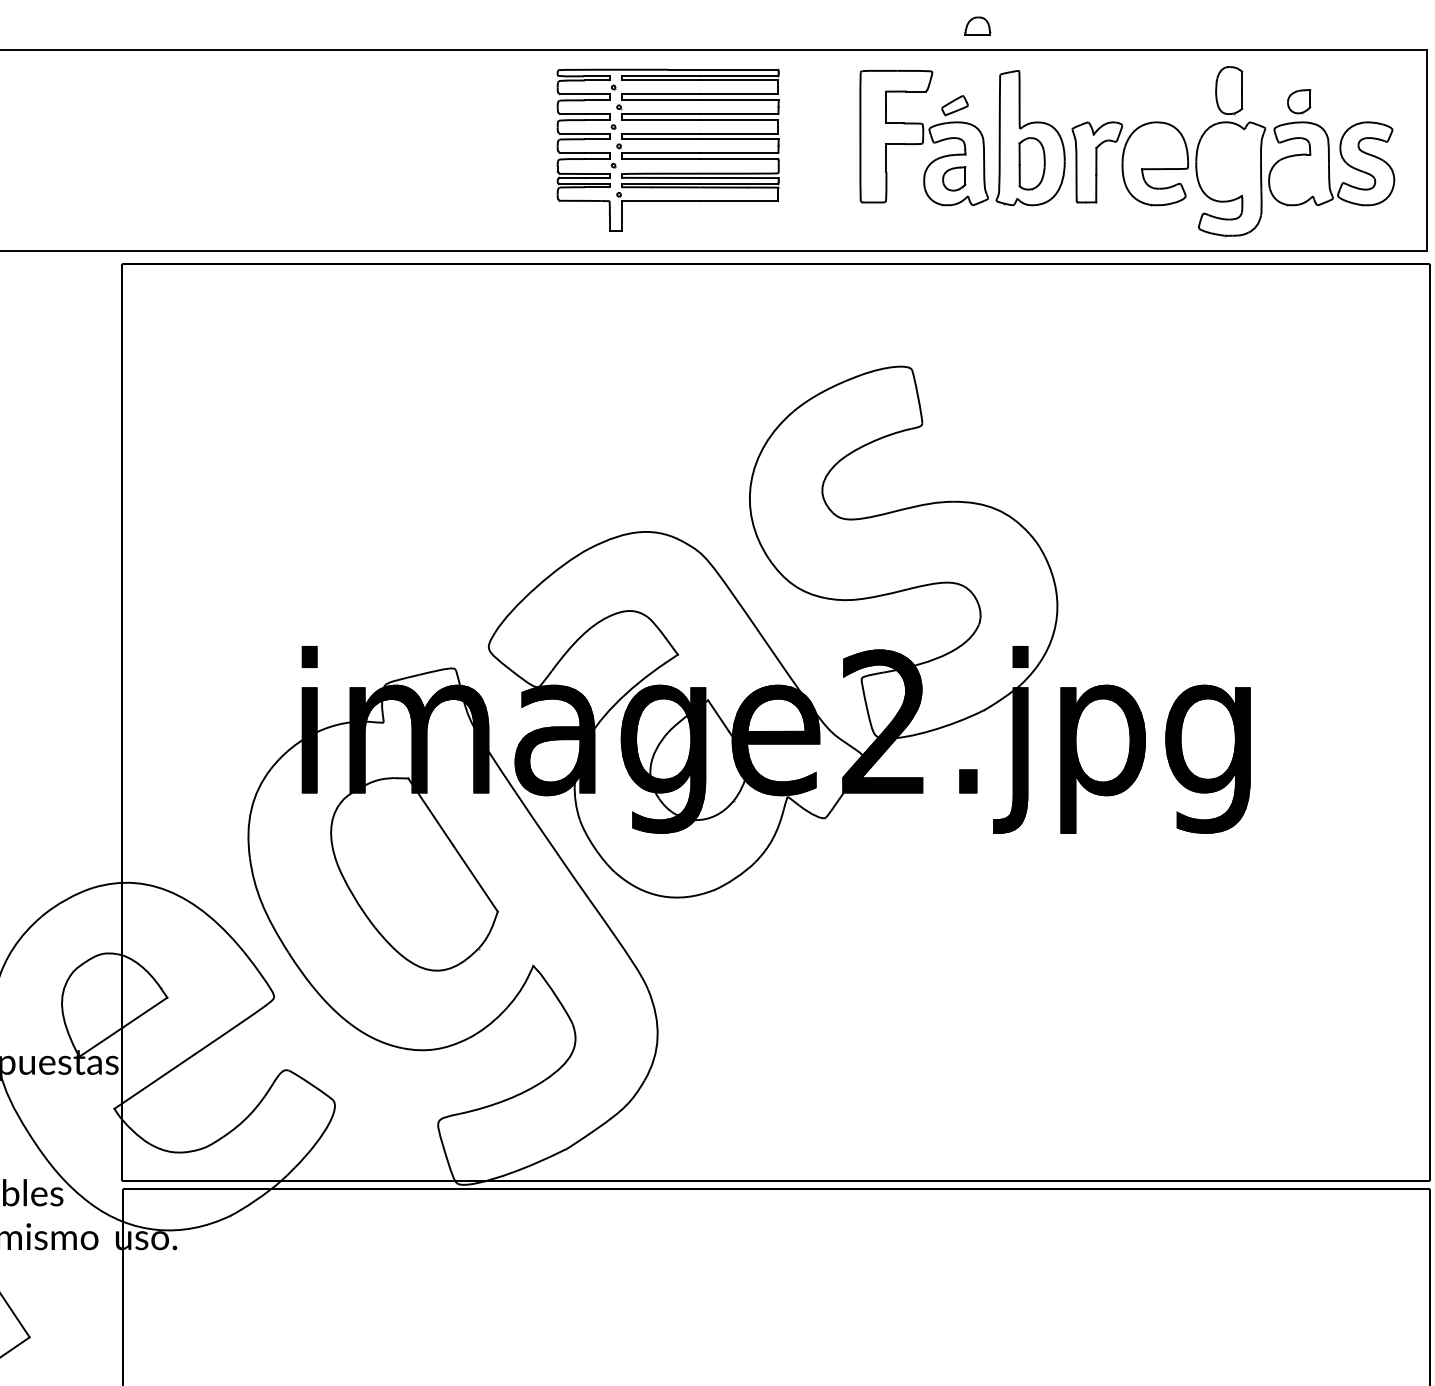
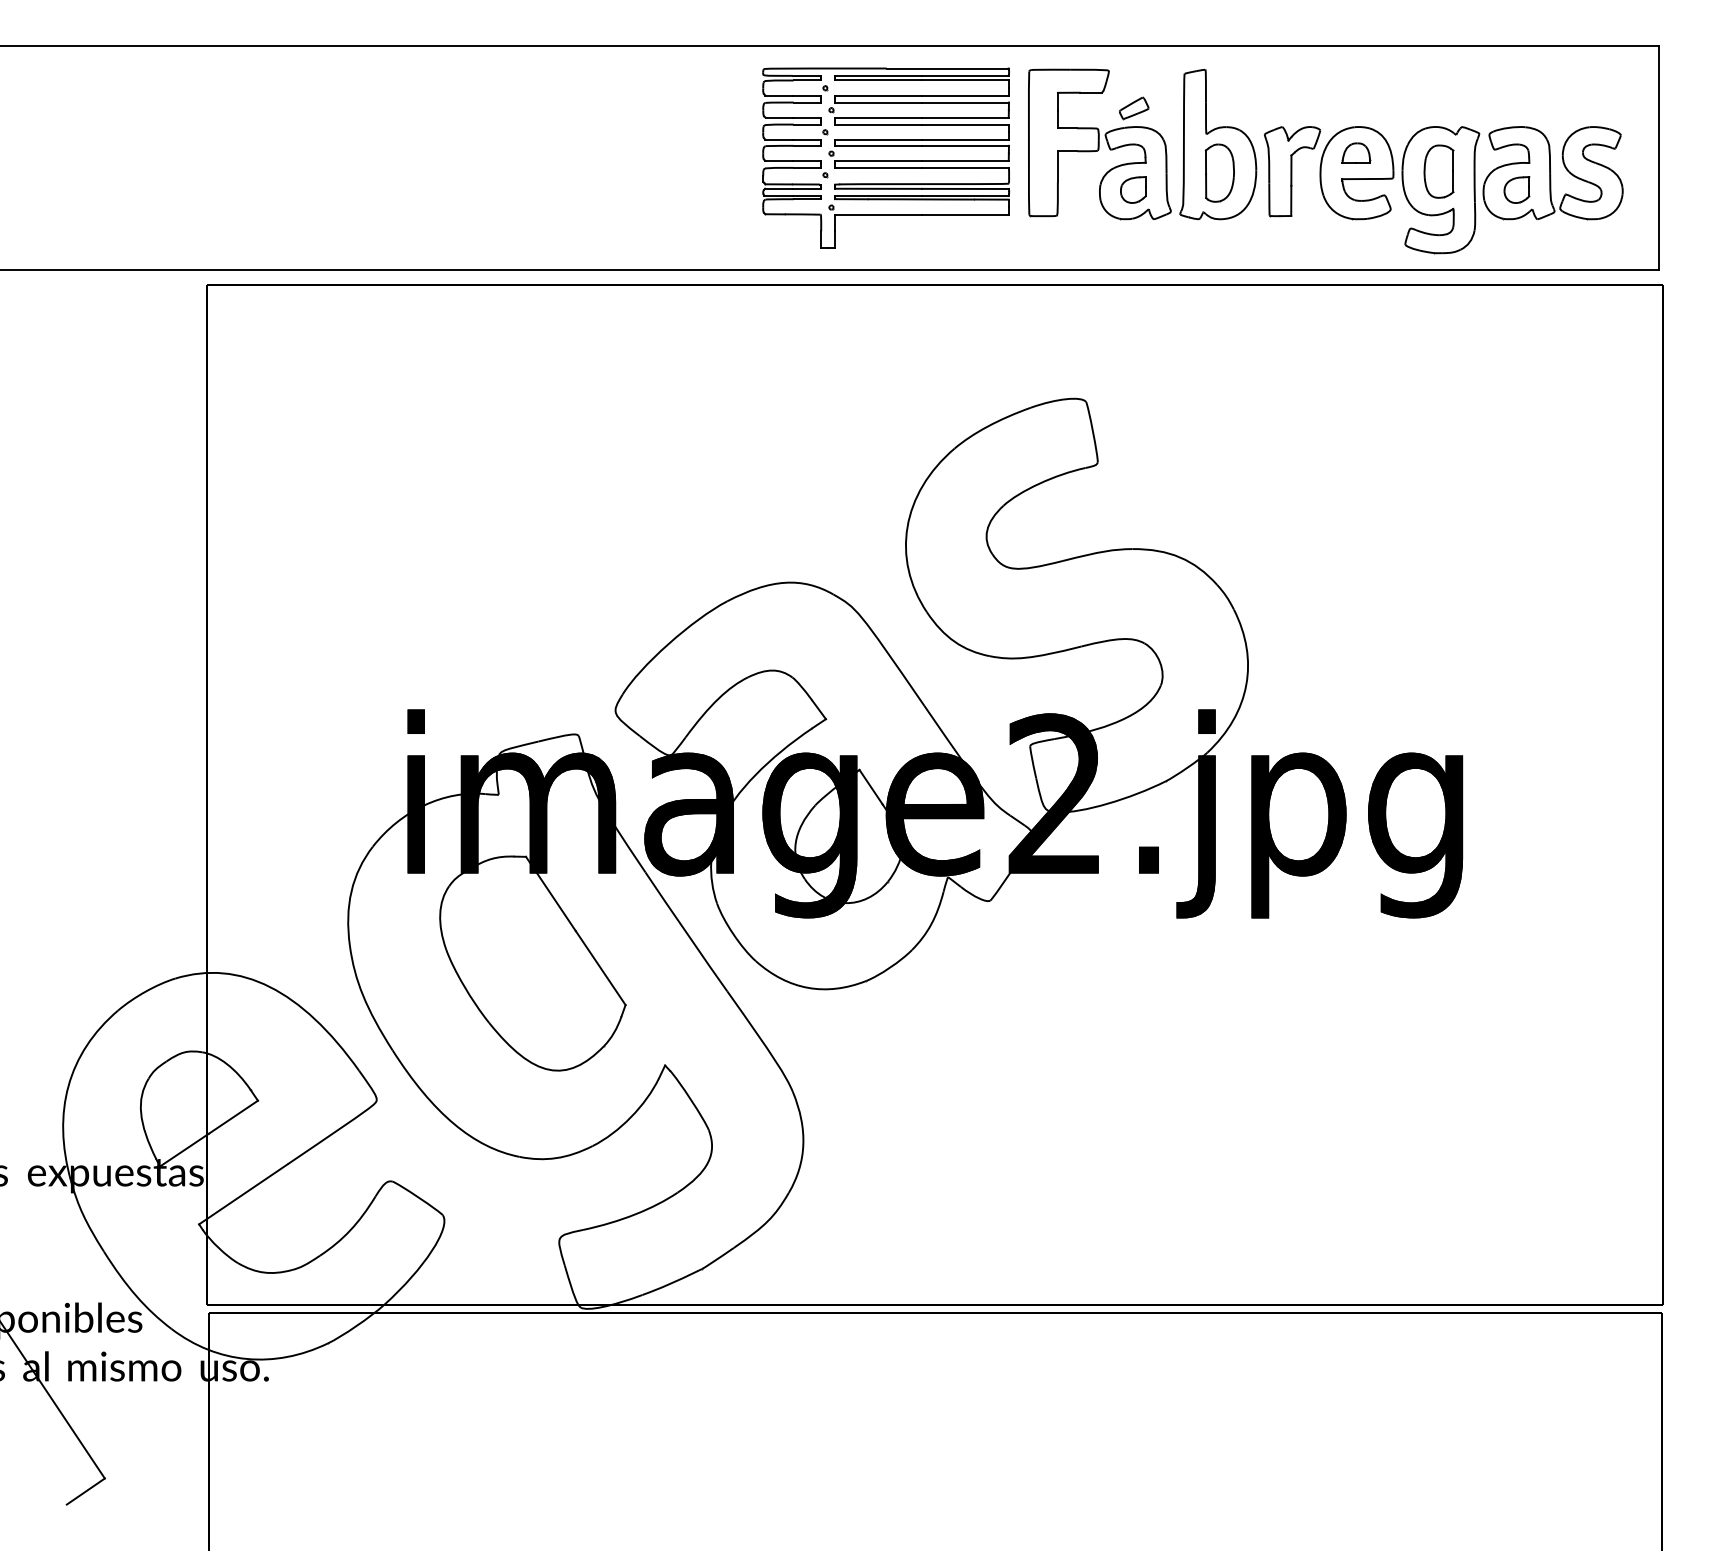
part: (977, 25) -> (1356, 152), moved
part: (1228, 90) -> (1438, 171), moved
part: (1298, 101) -> (1516, 189), moved
part: (668, 149) -> (886, 157), moved

